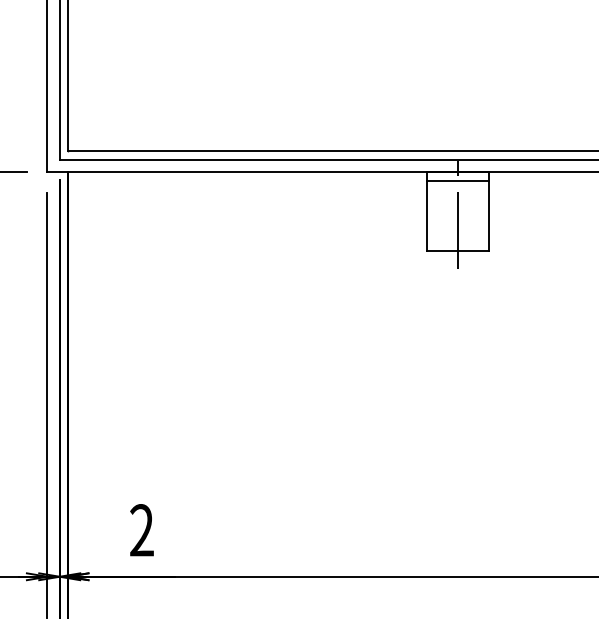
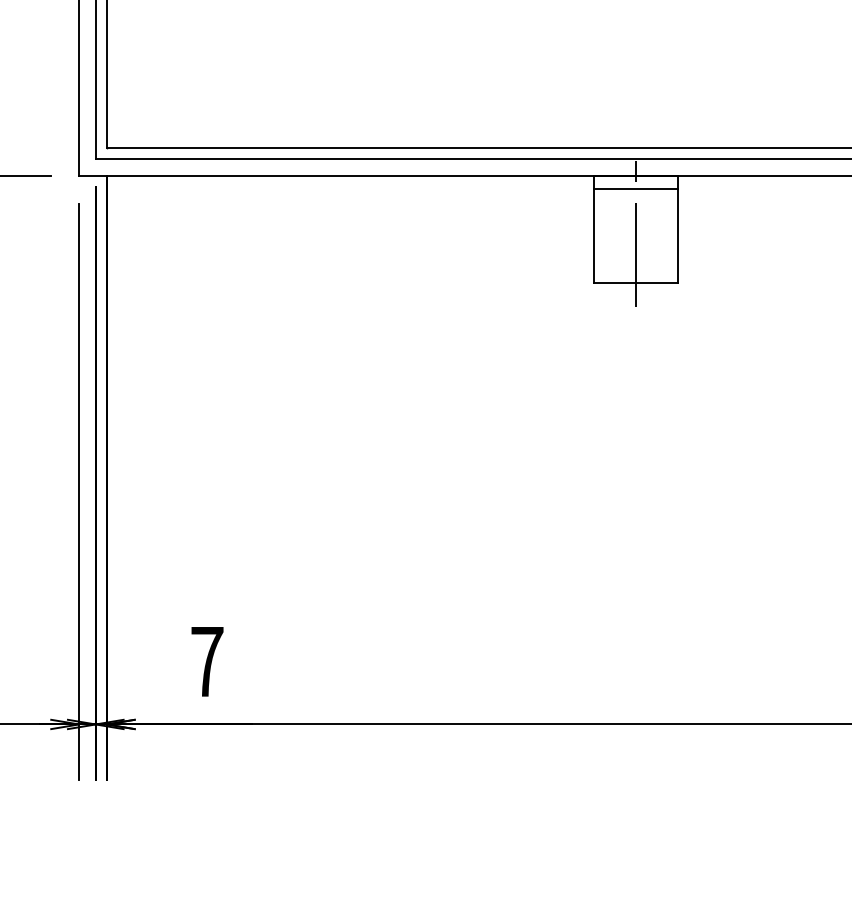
text: (142, 529) -> (207, 660), 2 -> 7

